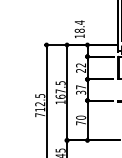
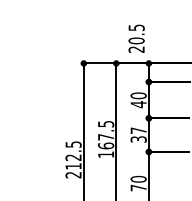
text: (79, 29) -> (136, 38), 18.4 -> 20.5
text: (81, 68) -> (139, 100), 22 -> 40
text: (40, 115) -> (74, 175), 712.5 -> 212.5

